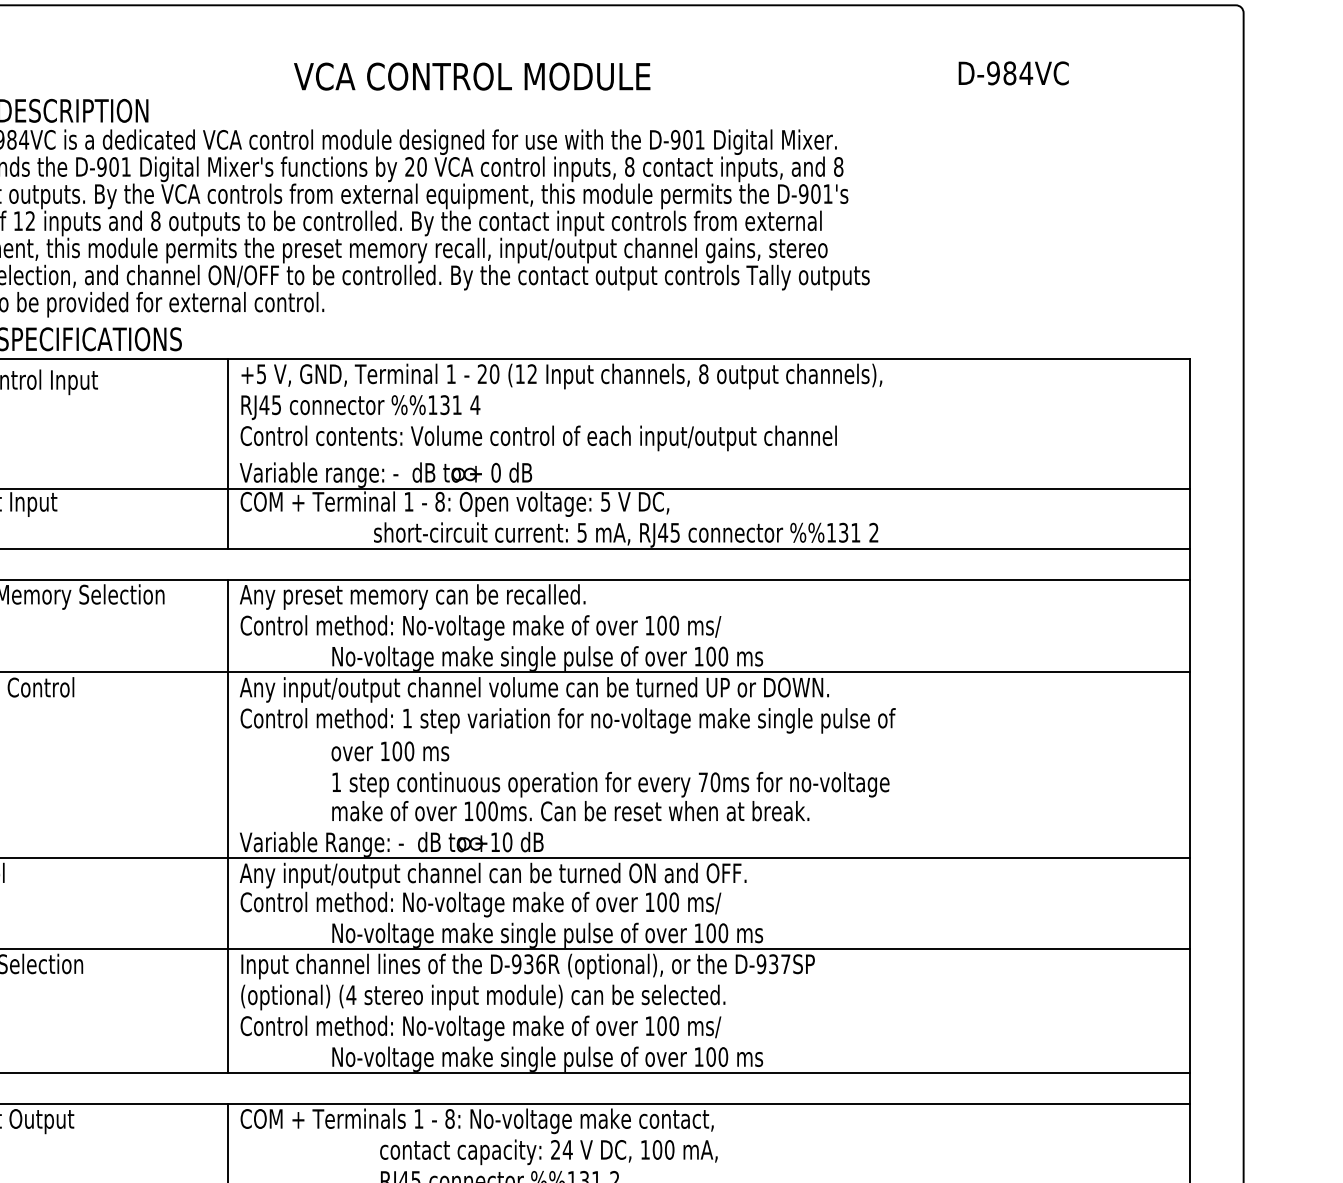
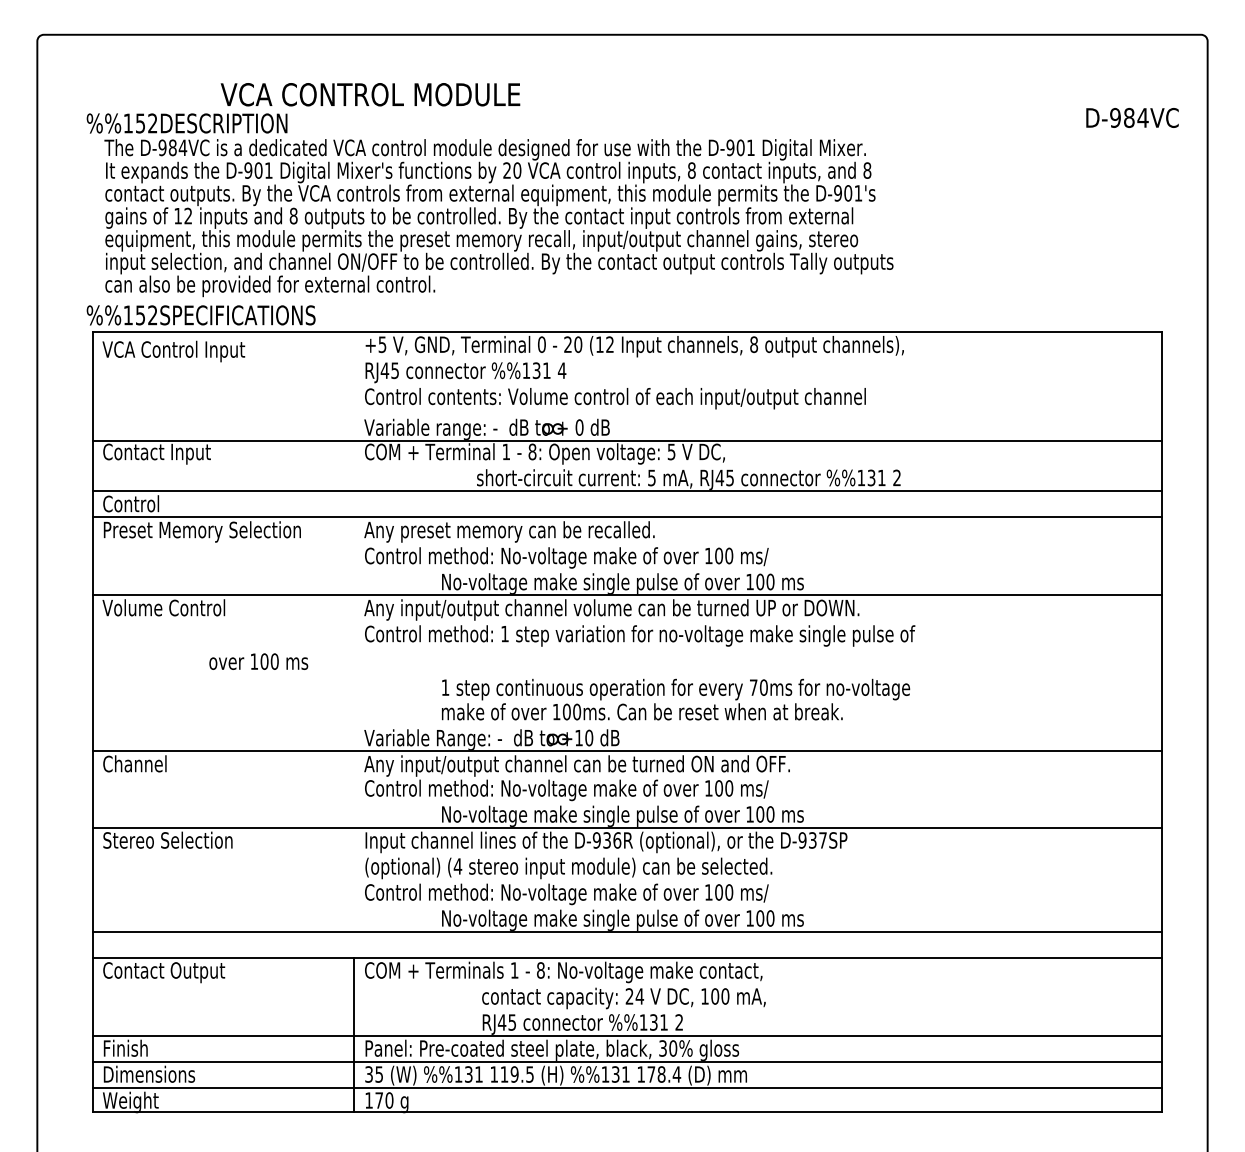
text: (1013, 72) -> (1132, 117), moved
text: (472, 76) -> (370, 94), moved
text: (450, 373) -> (541, 344), 1 -> 0
line: (228, 453) -> (354, 411), removed
text: (390, 751) -> (258, 661), moved
line: (228, 826) -> (354, 724), removed

